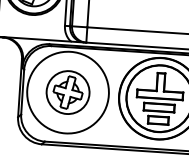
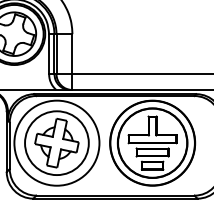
part: (67, 91) -> (56, 142), size x1.43

